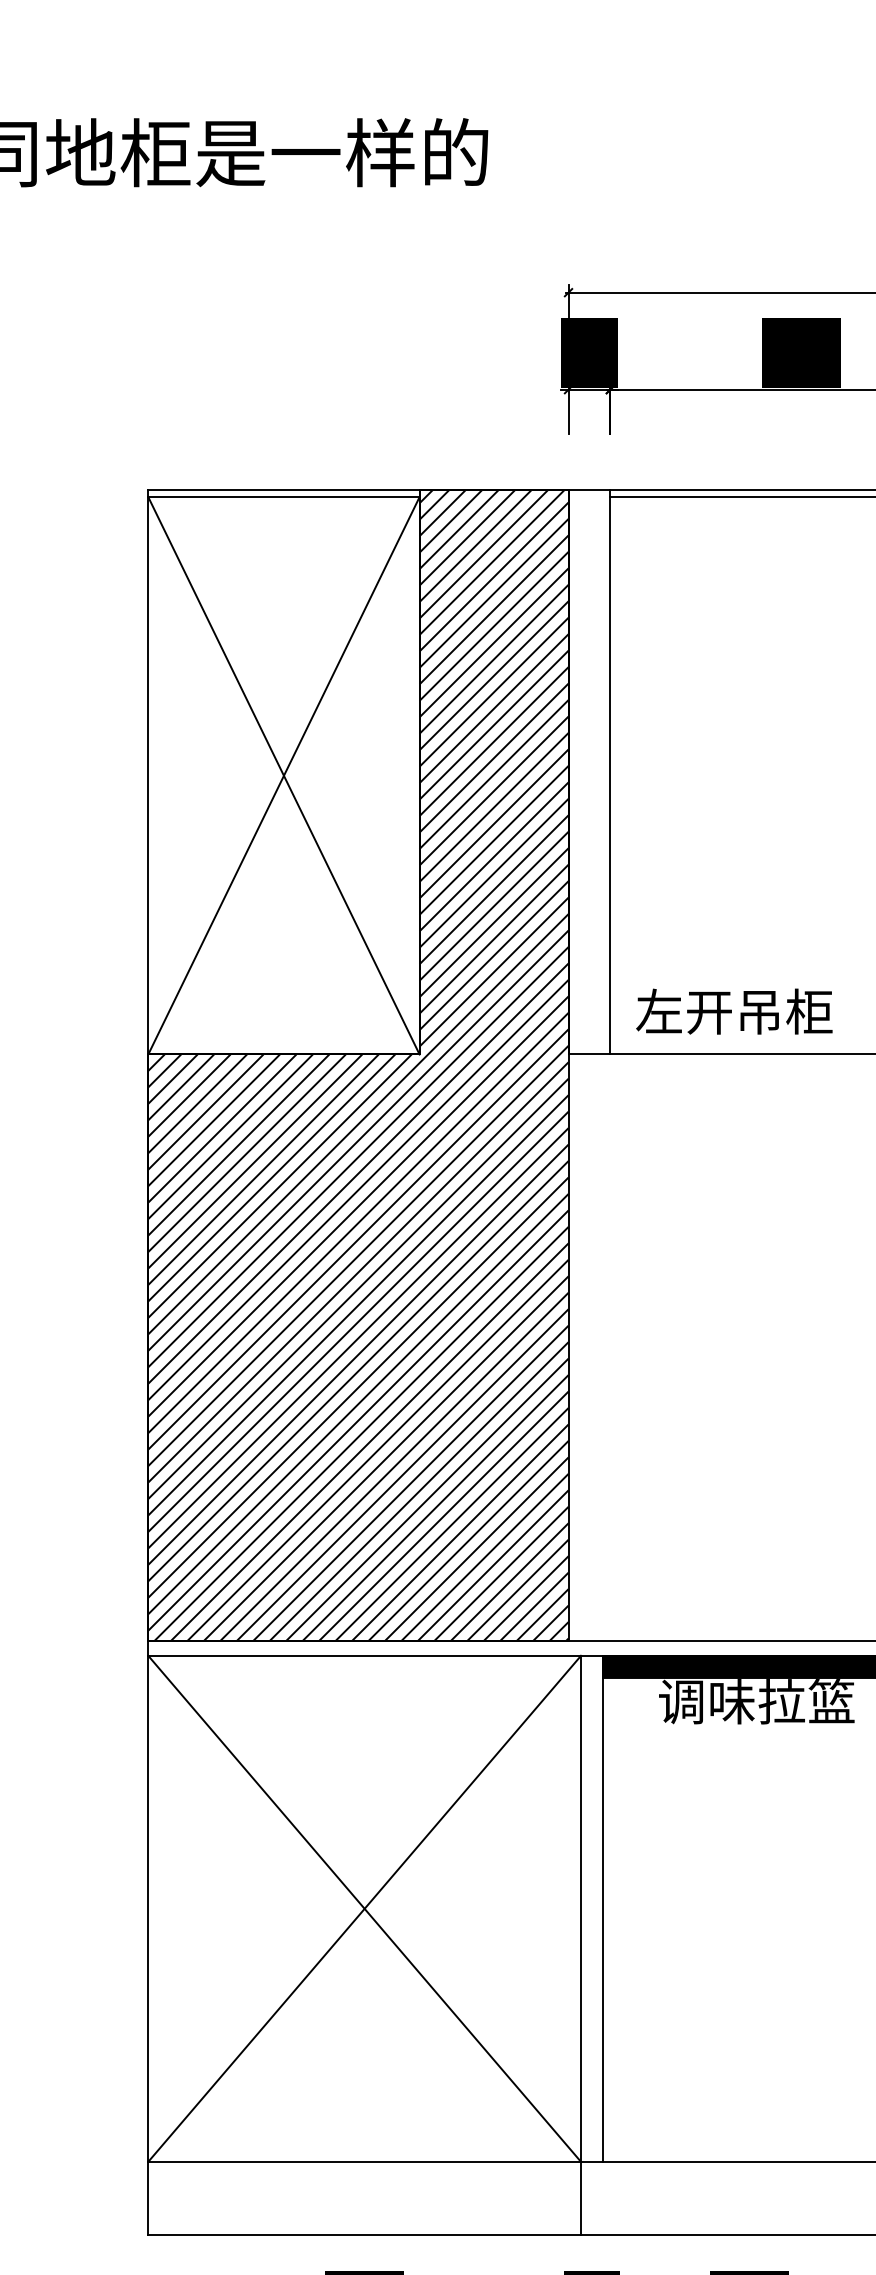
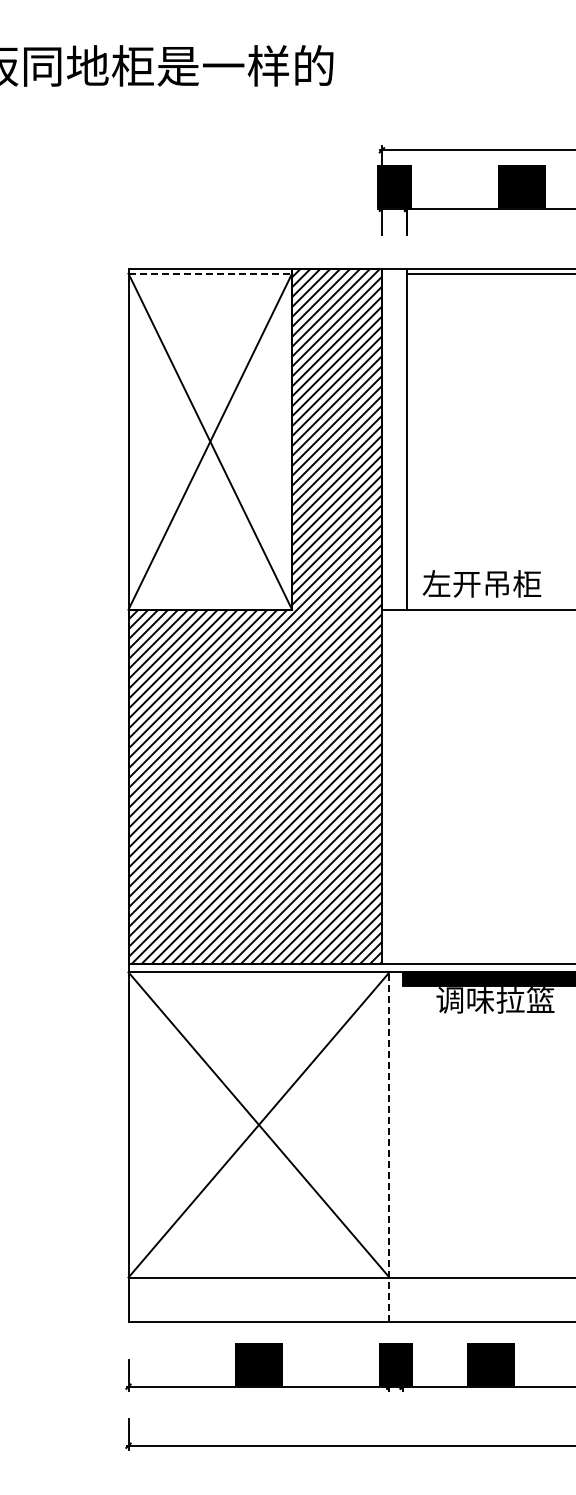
line: (284, 496) -> (210, 273), solid -> dashed
line: (602, 1908) -> (402, 1124), removed
line: (581, 1946) -> (389, 1147), solid -> dashed

